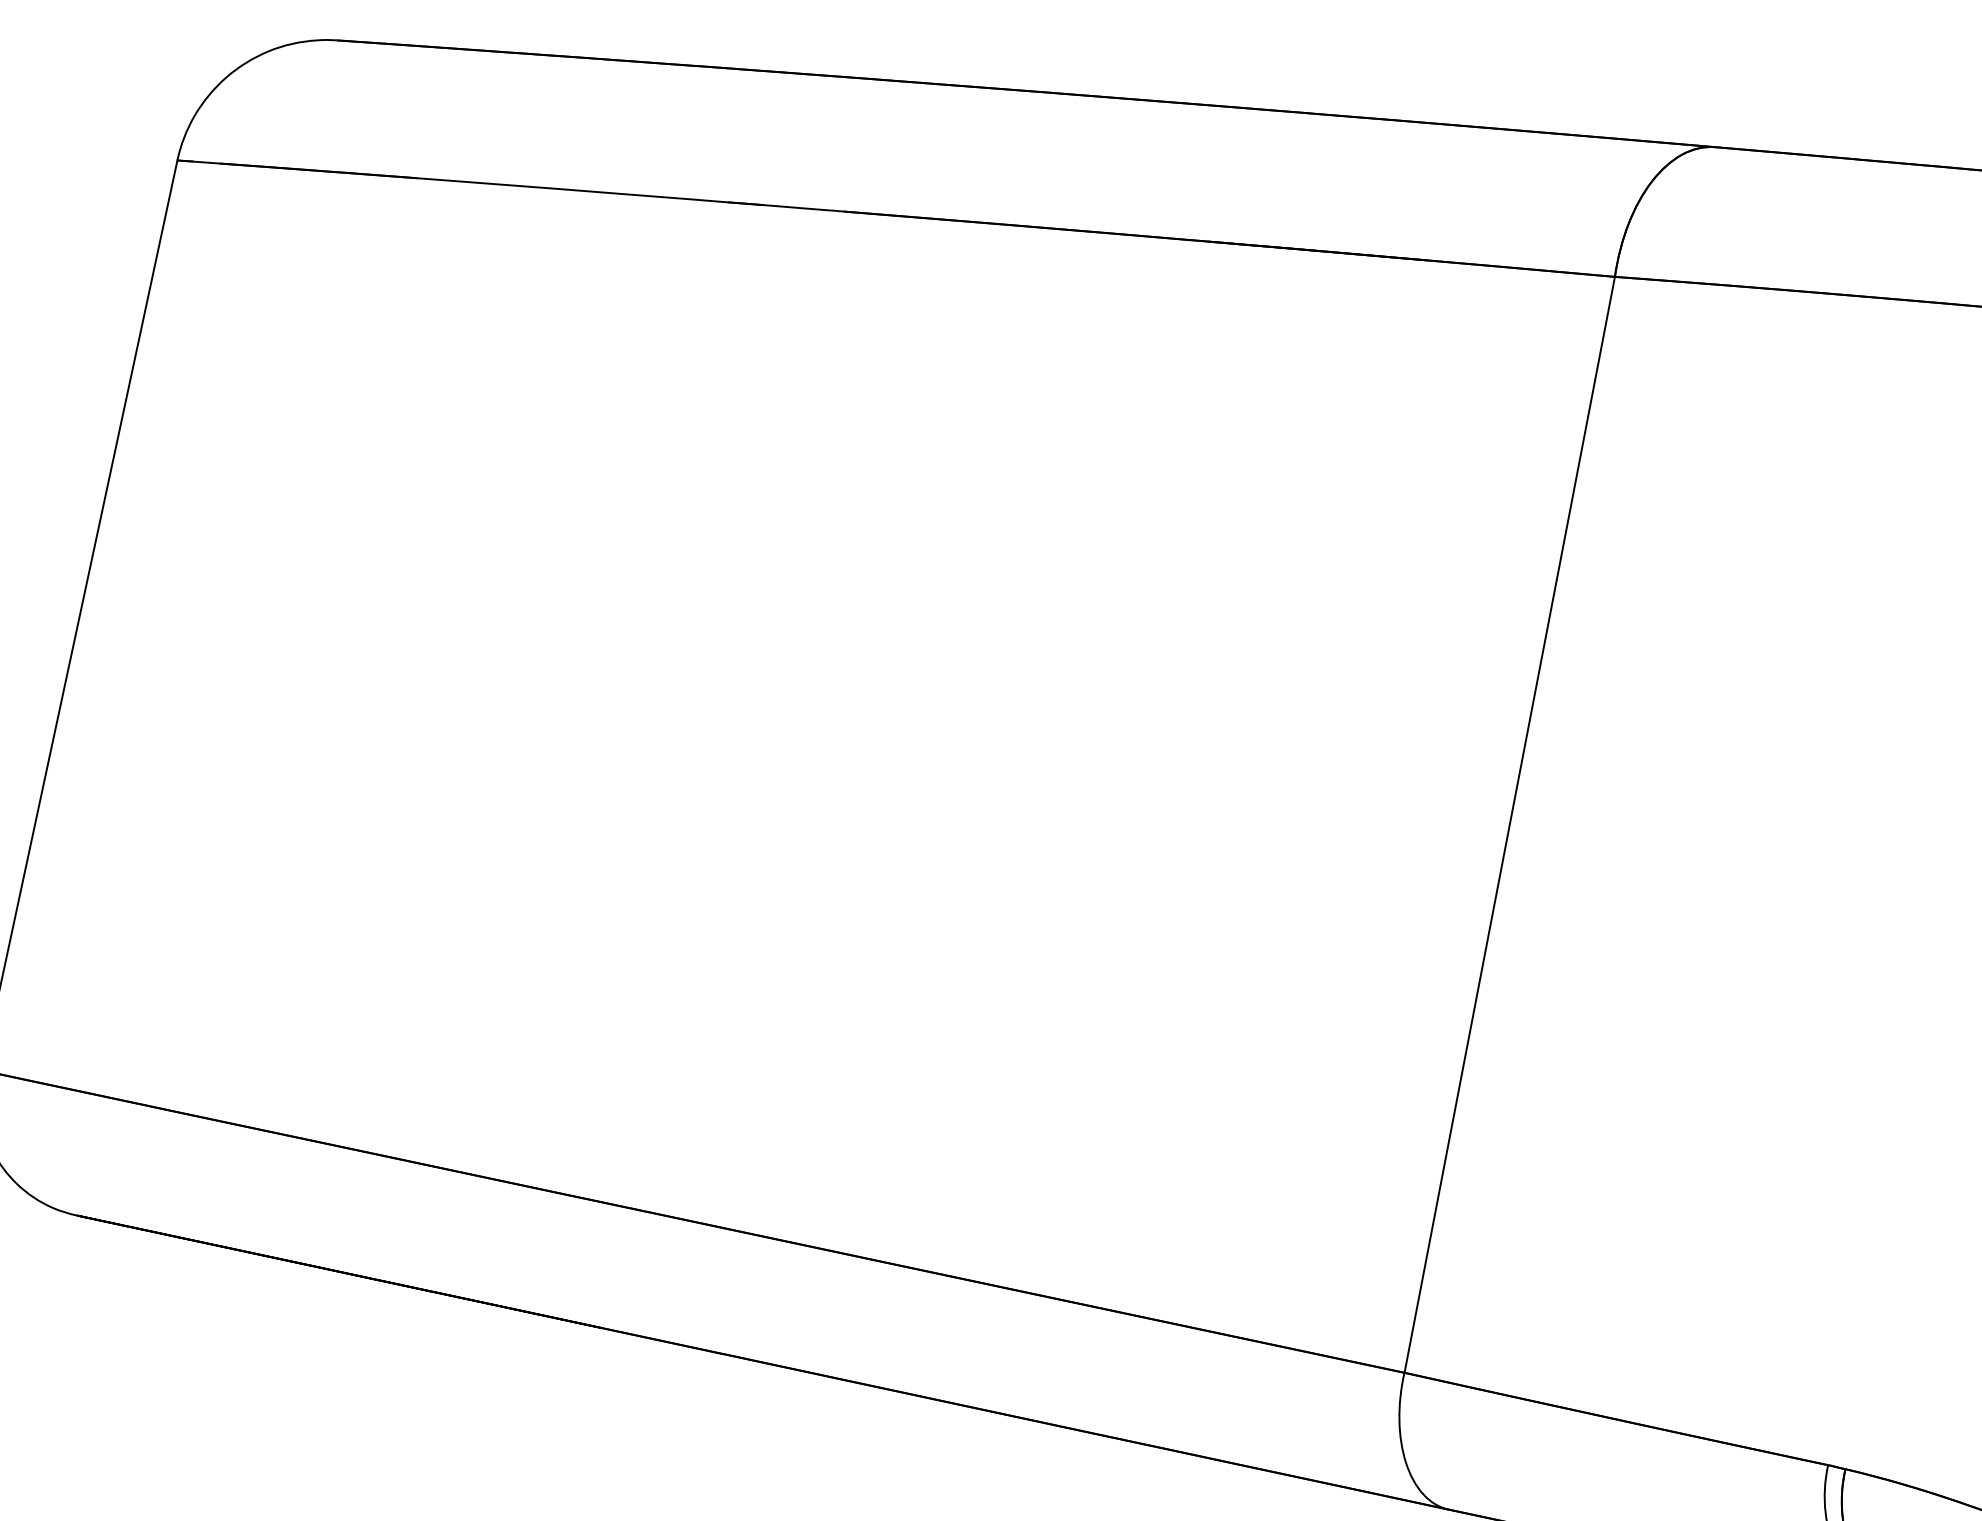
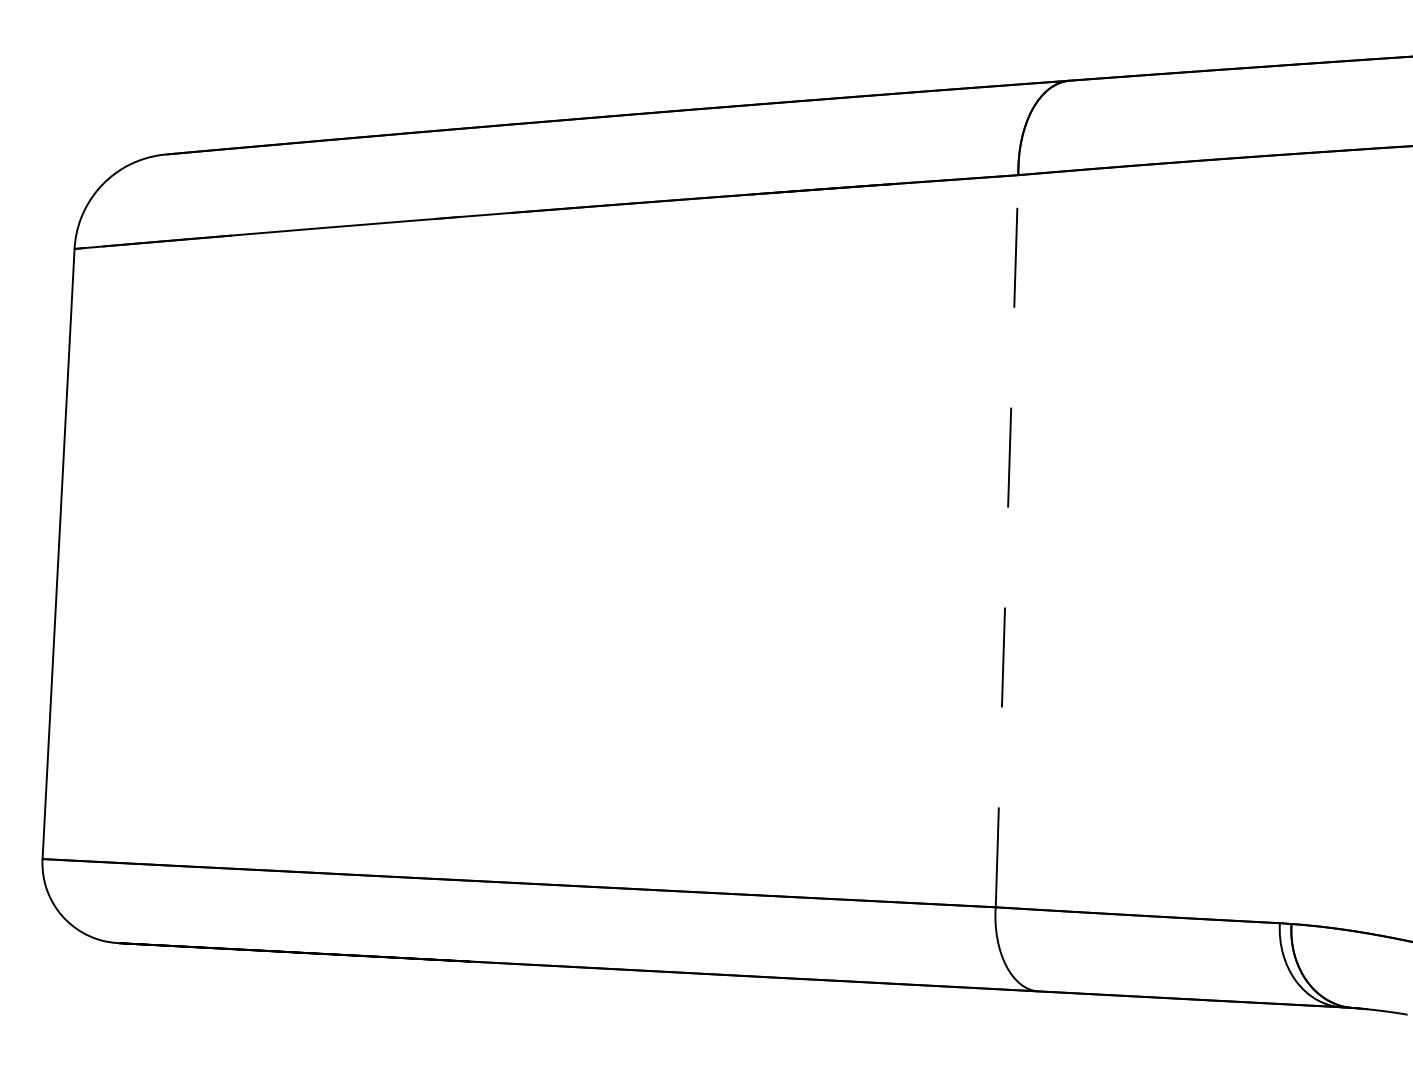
line: (1510, 823) -> (1007, 540), solid -> dashed

